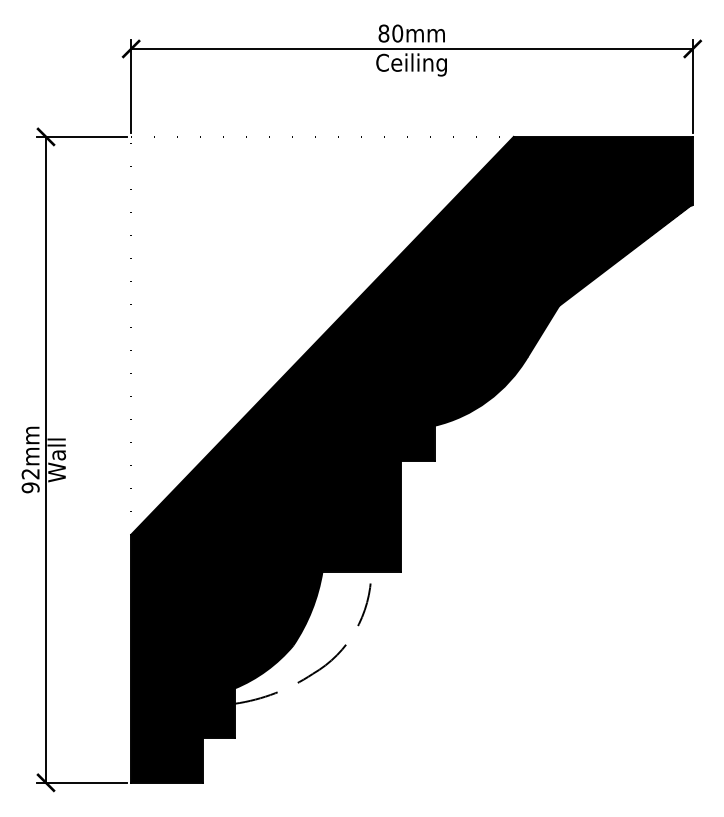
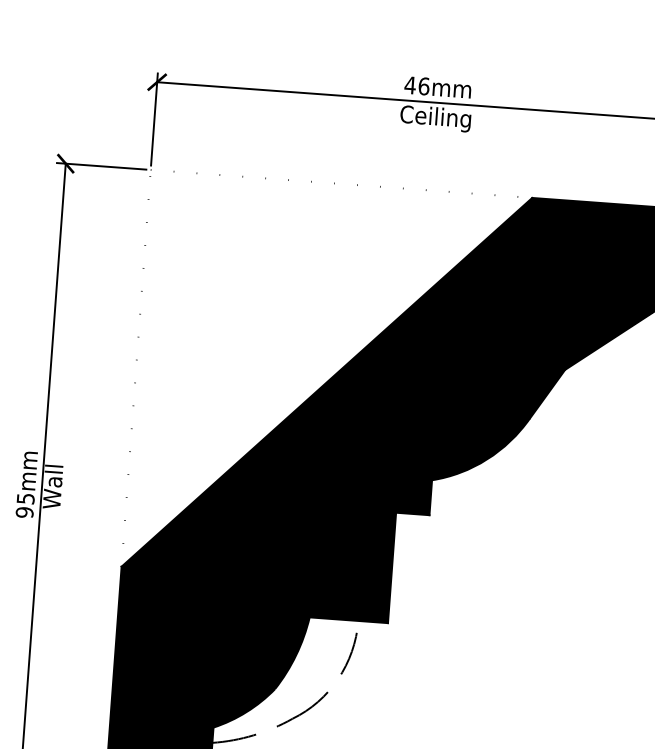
text: (390, 33) -> (416, 85), 80mm -> 46mm
text: (30, 474) -> (25, 499), 92mm -> 95mm

